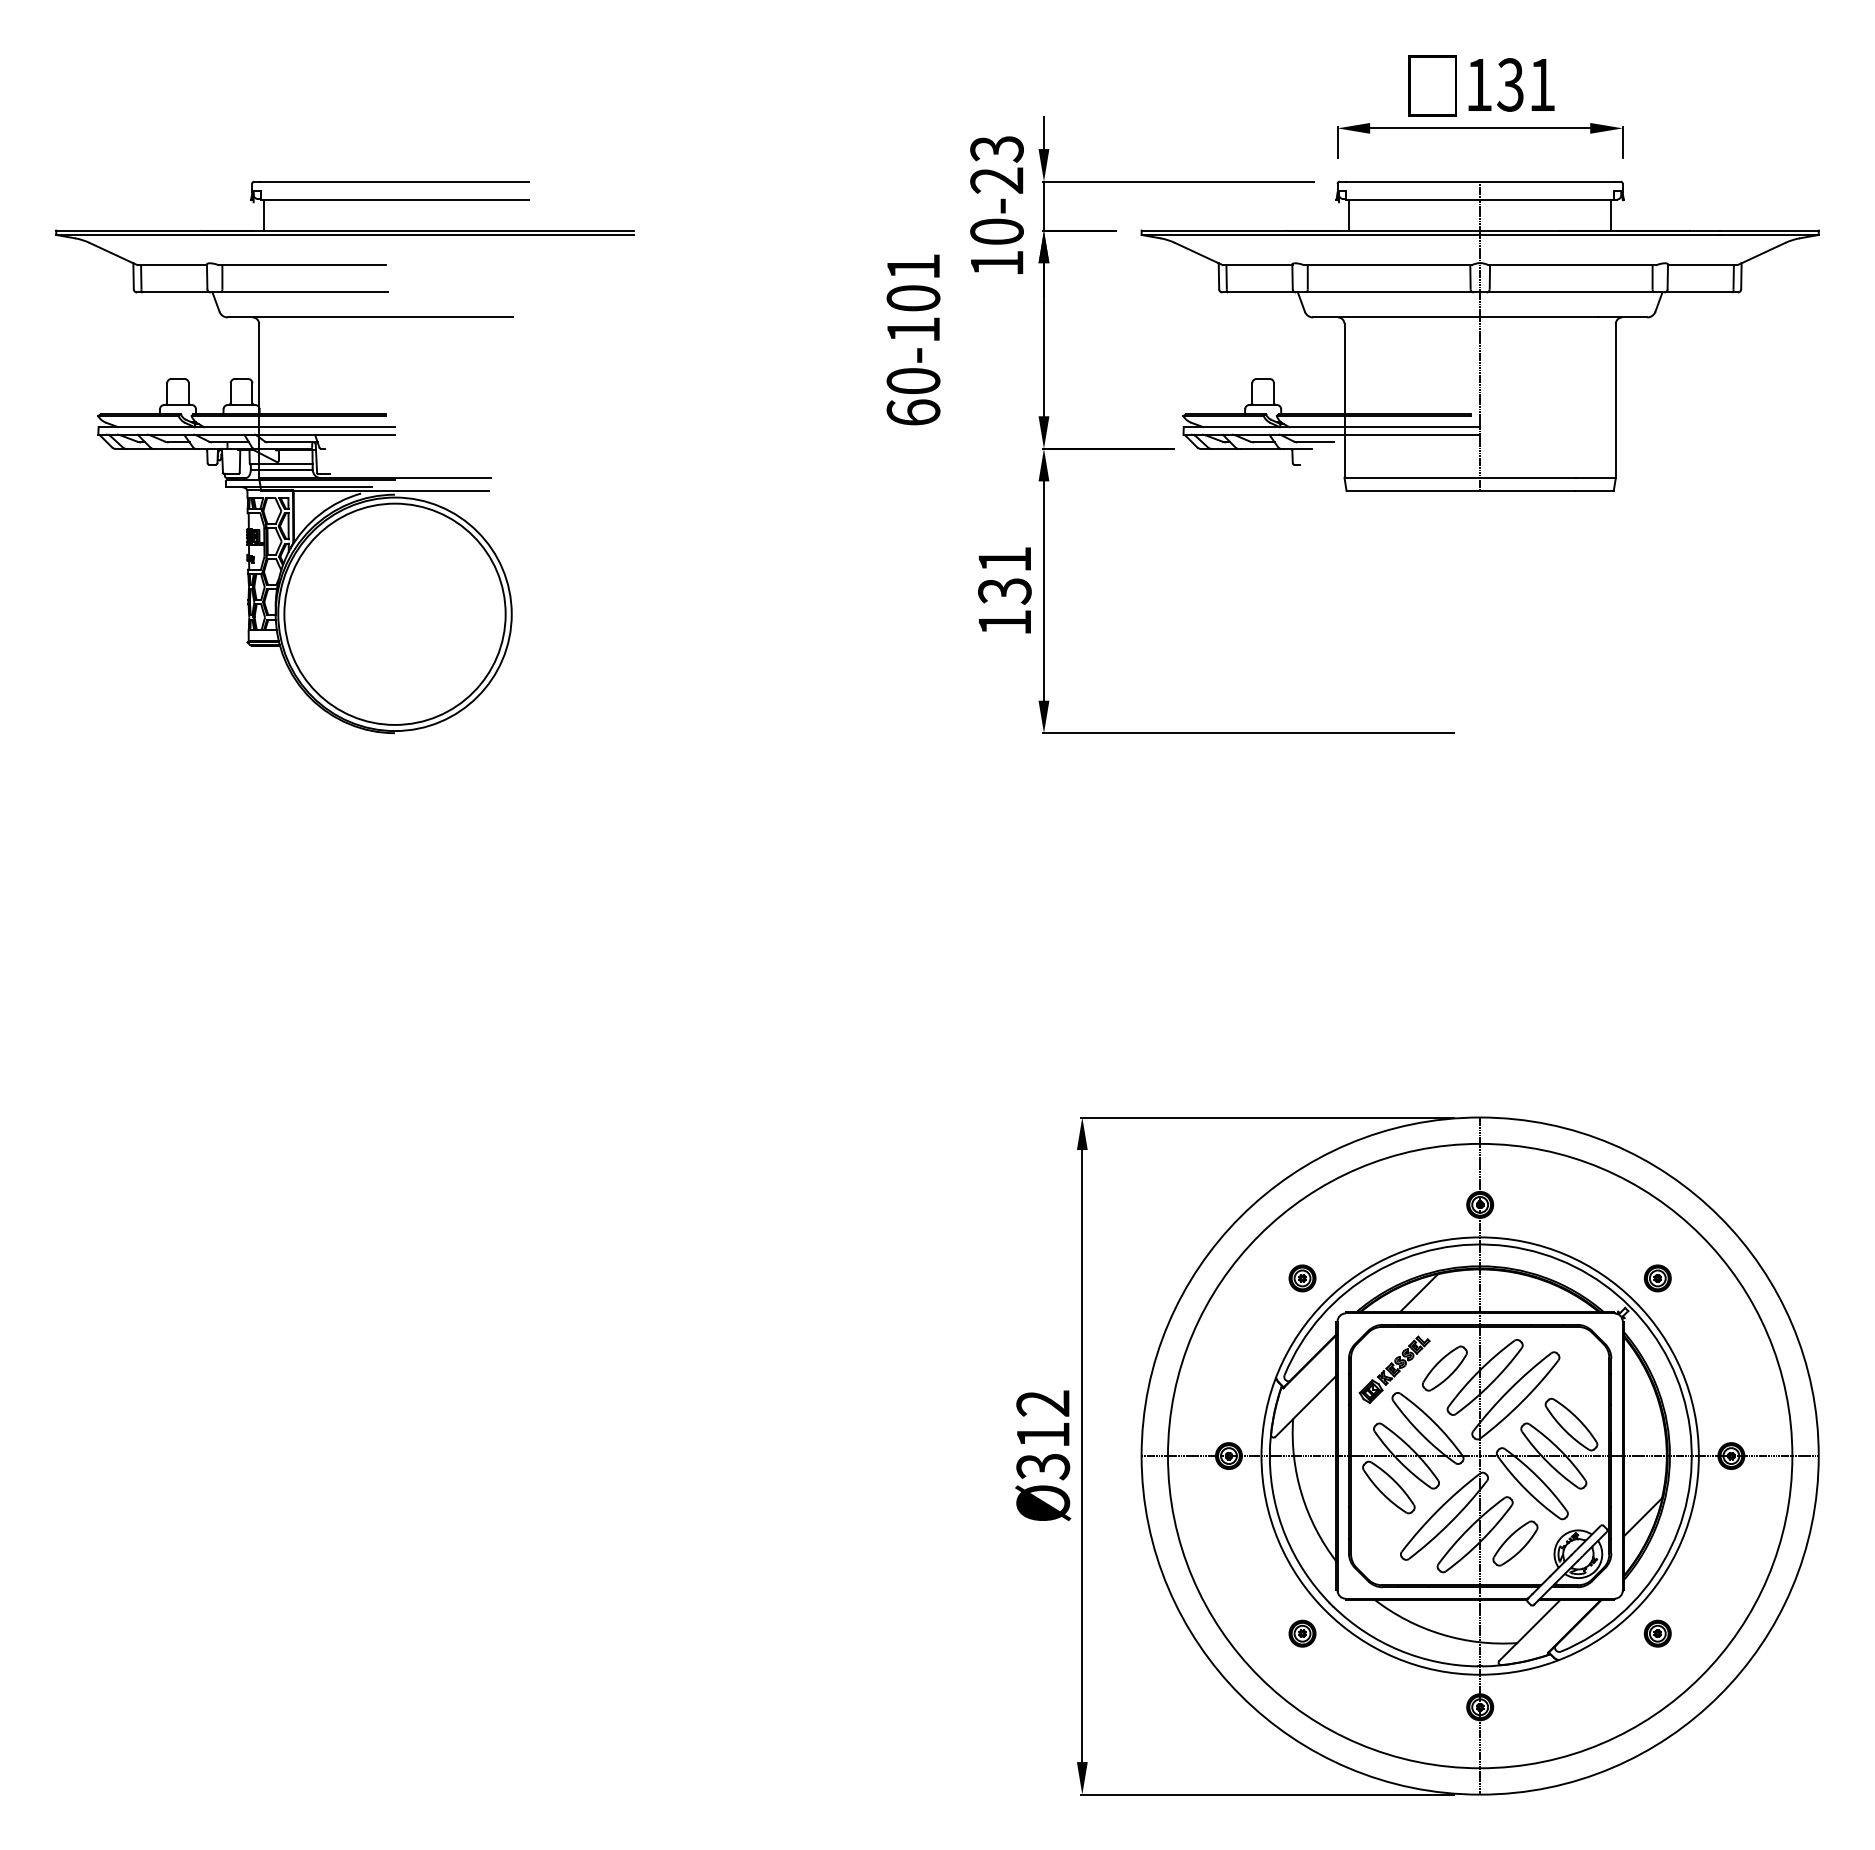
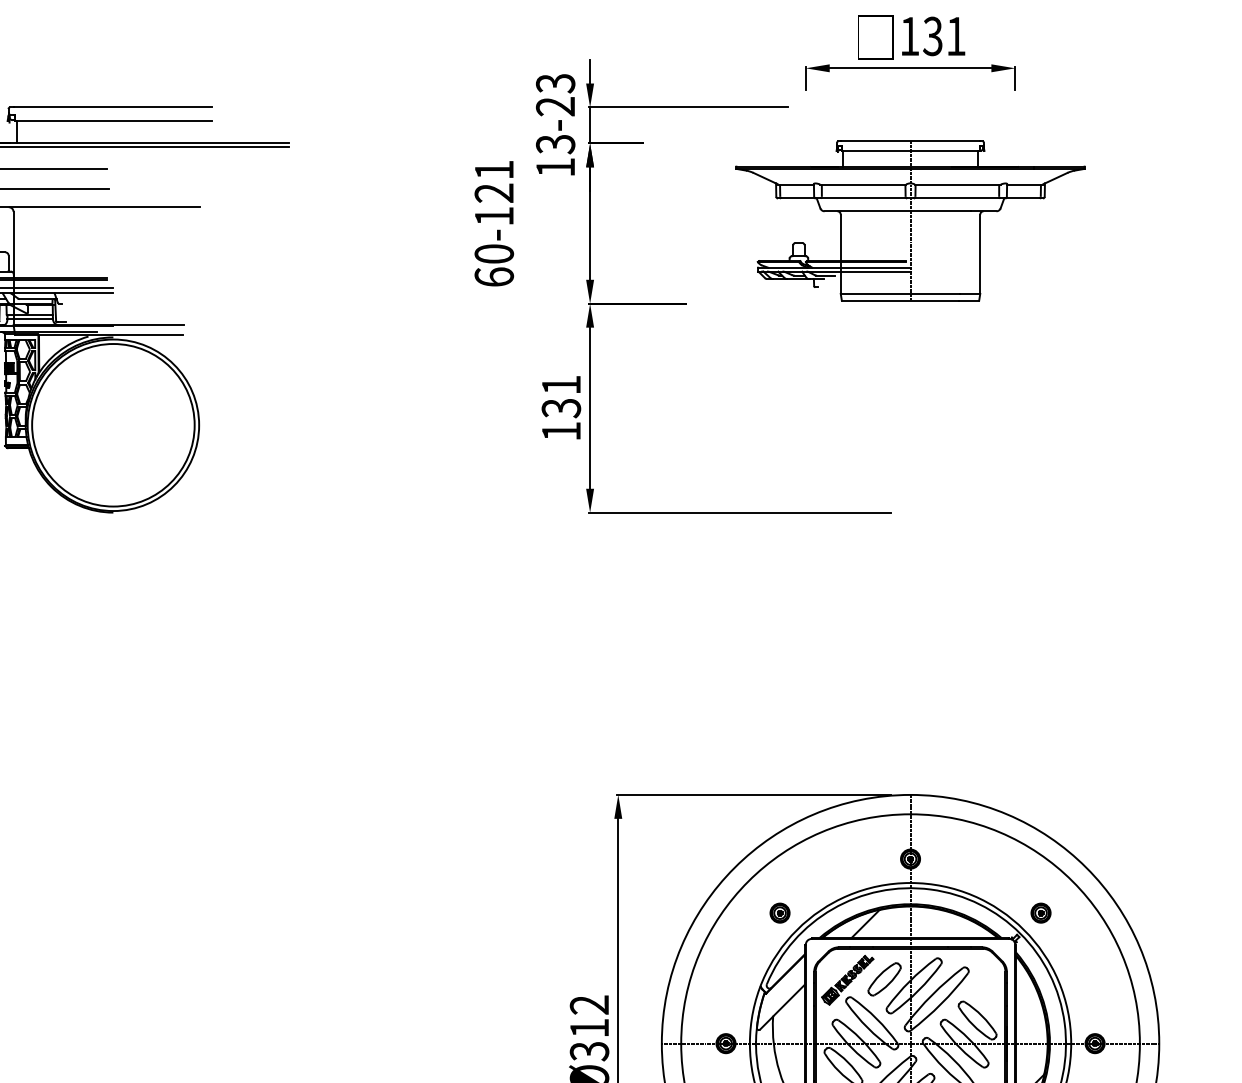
text: (996, 231) -> (555, 144), 10-23 -> 13-23
text: (913, 298) -> (494, 193), 60-101 -> 60-121
part: (1479, 335) -> (910, 220), size x0.7

